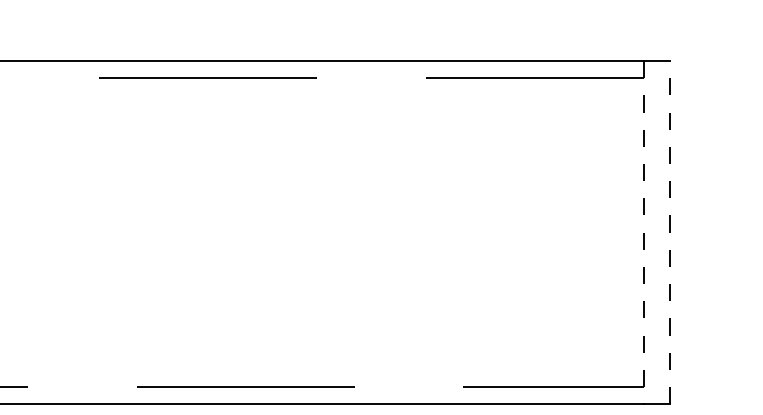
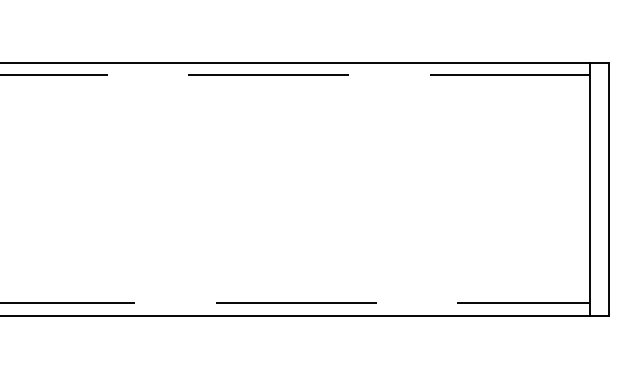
line: (644, 232) -> (590, 189), dashed -> solid
line: (669, 232) -> (609, 189), dashed -> solid

